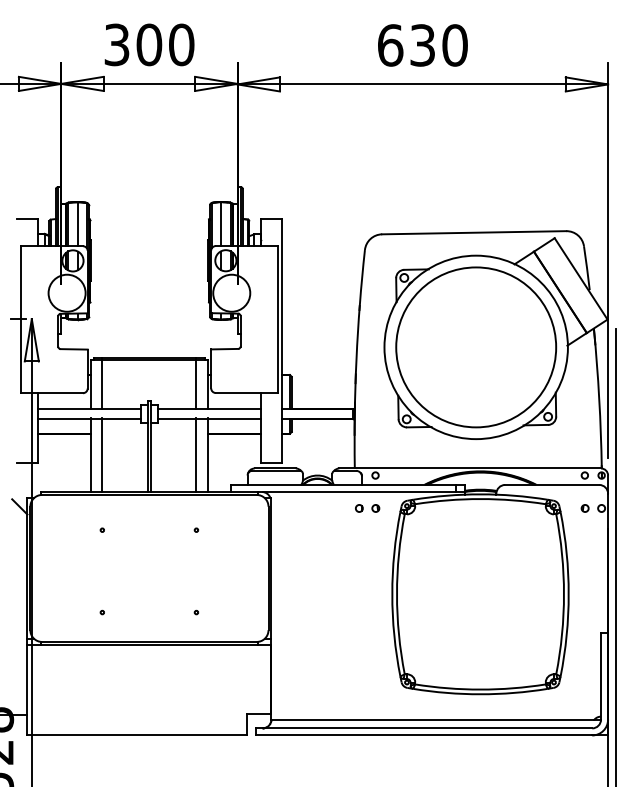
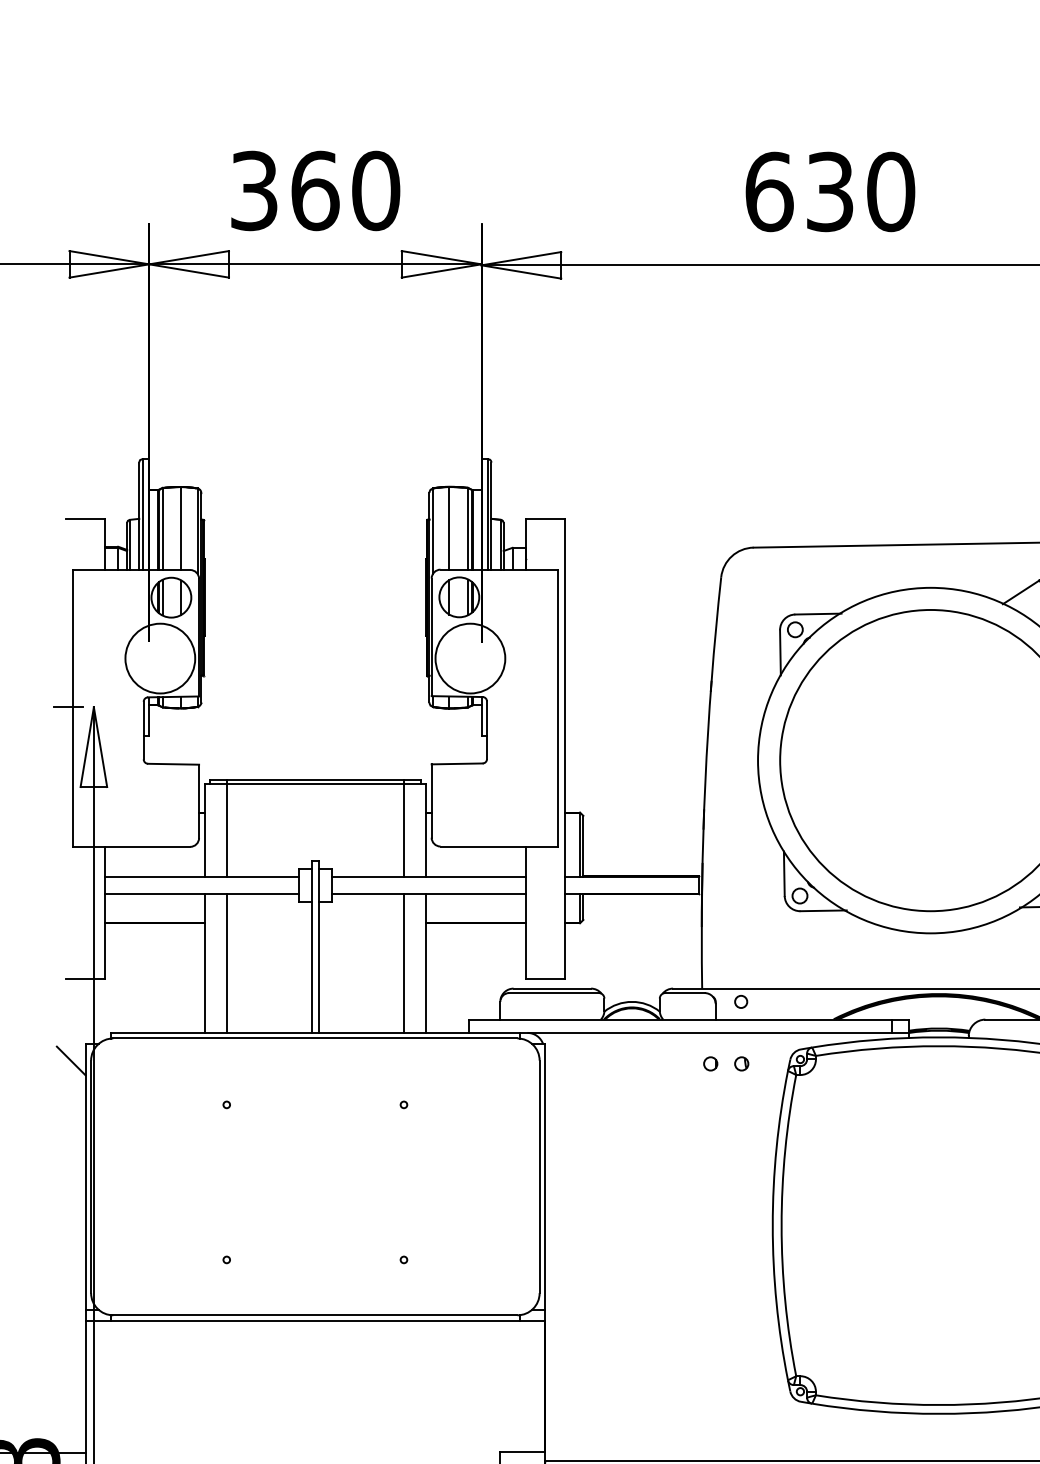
text: (149, 44) -> (315, 190), 300 -> 360

